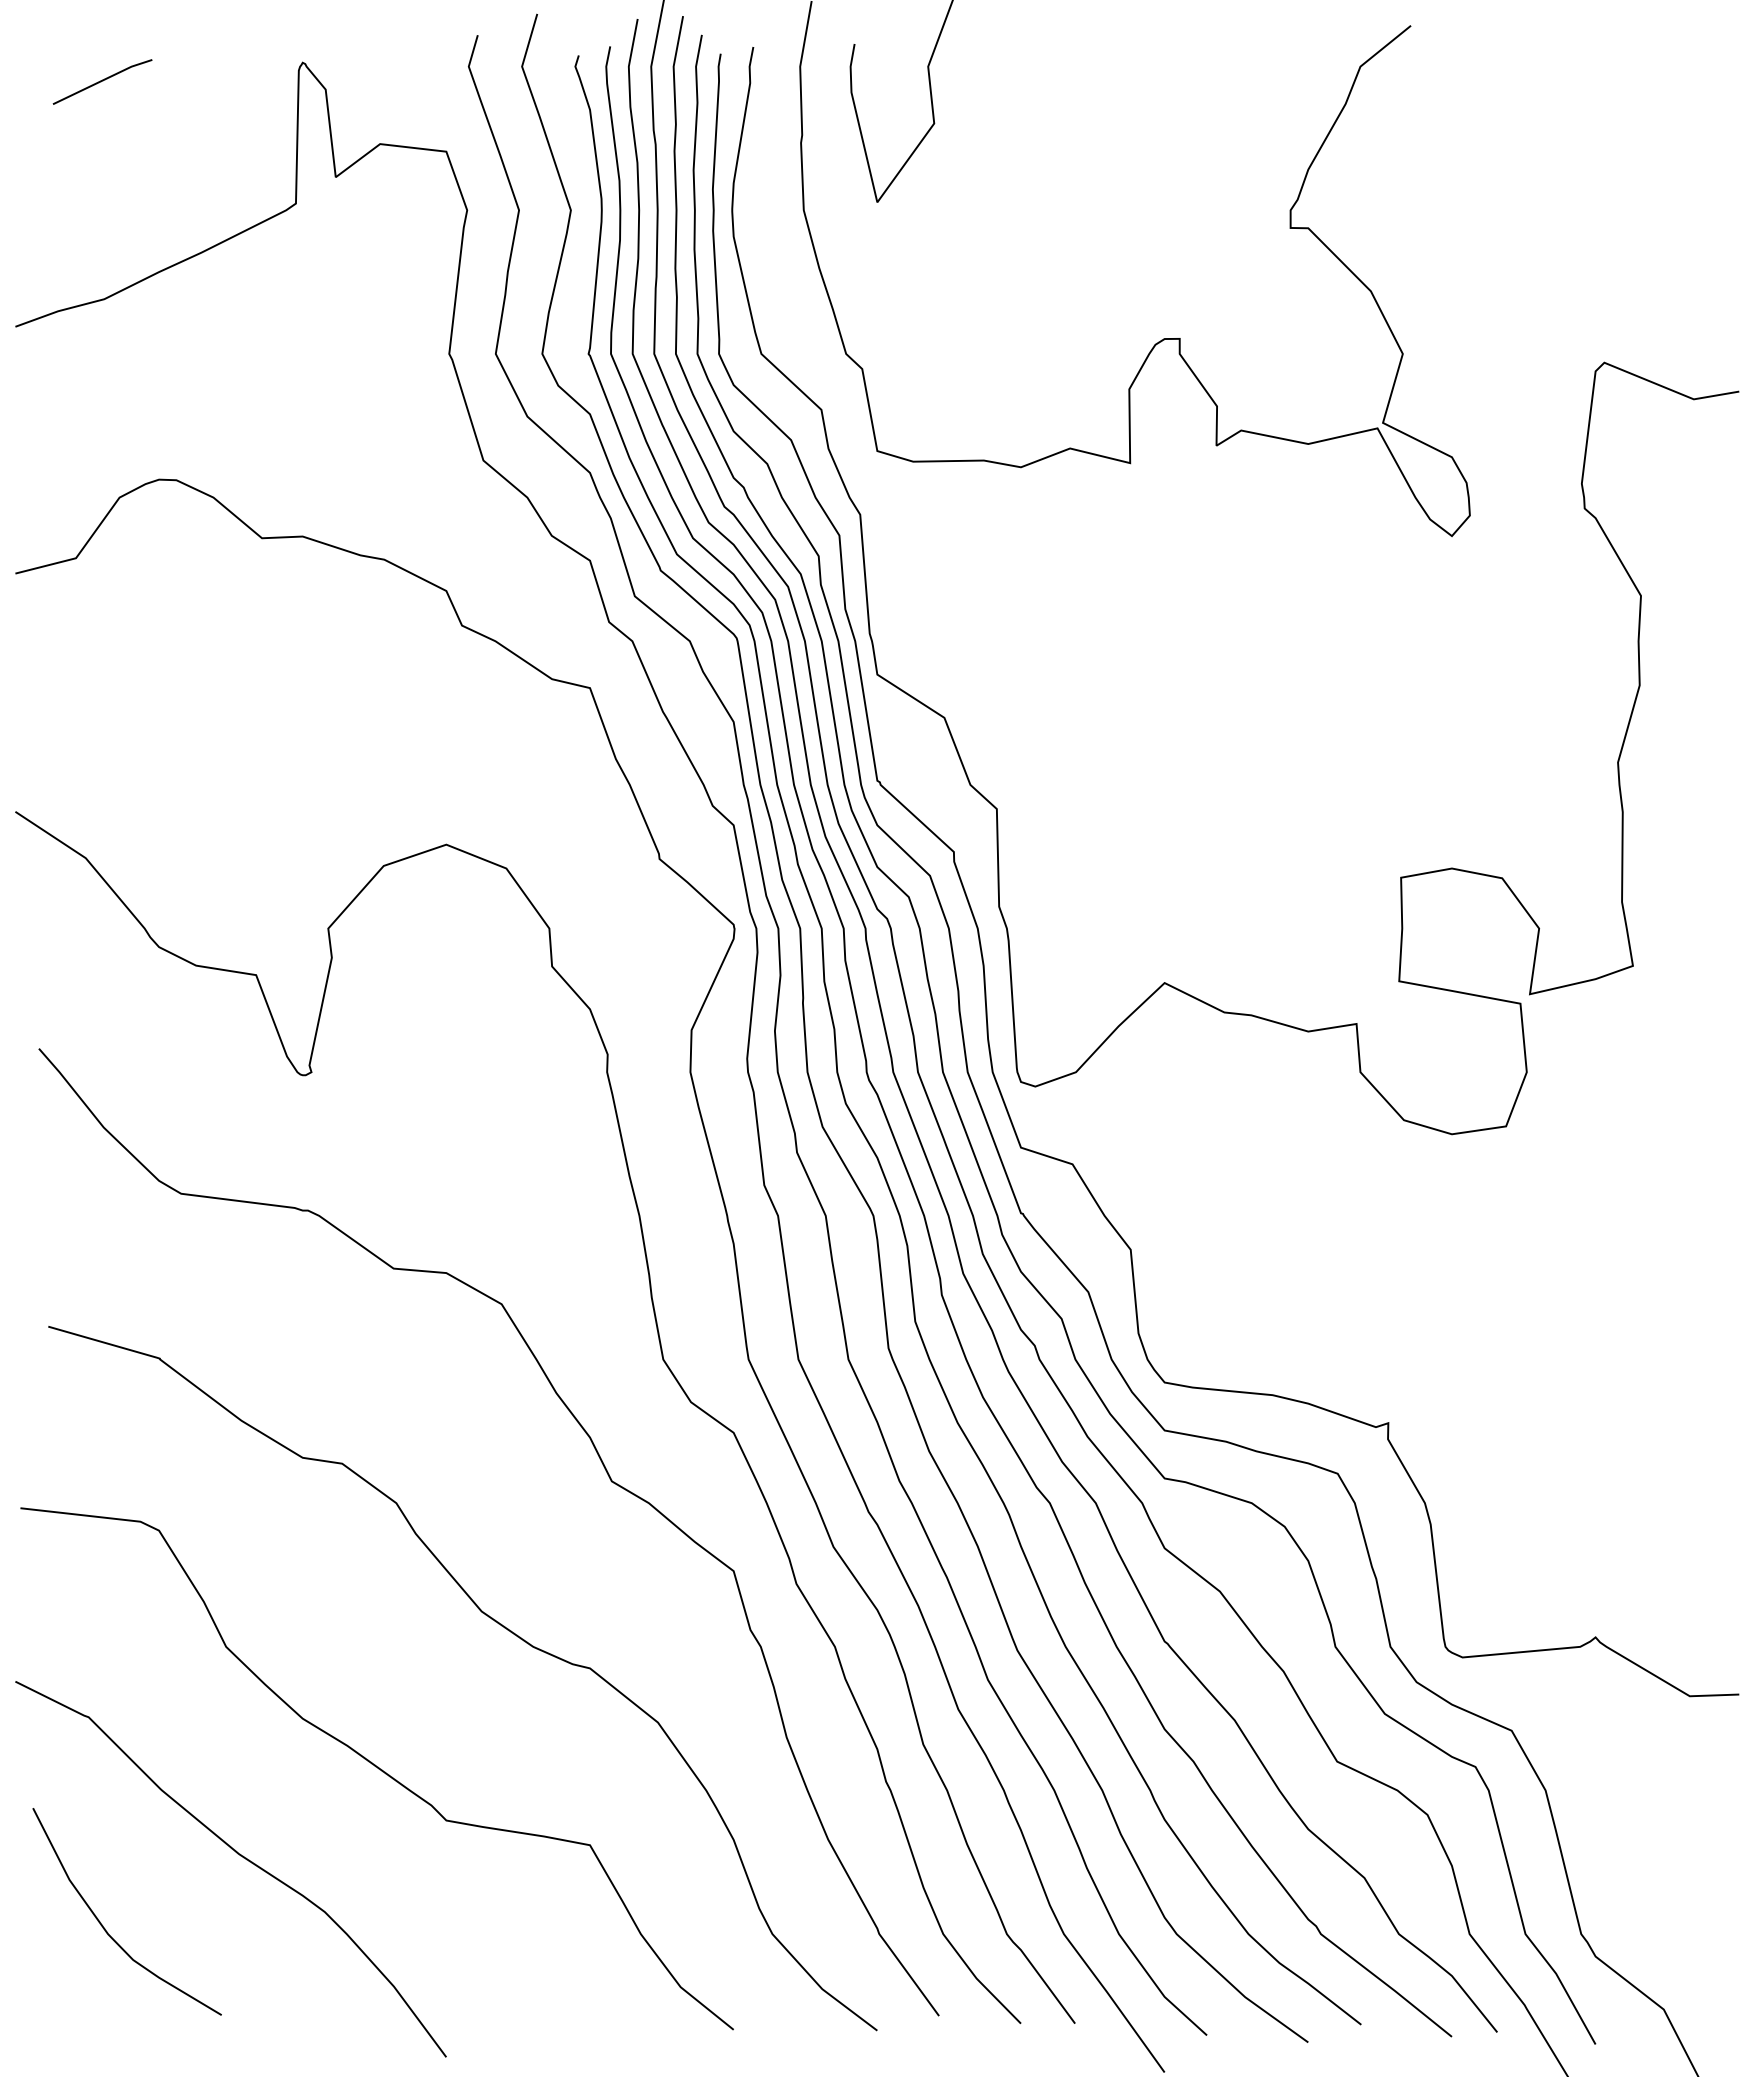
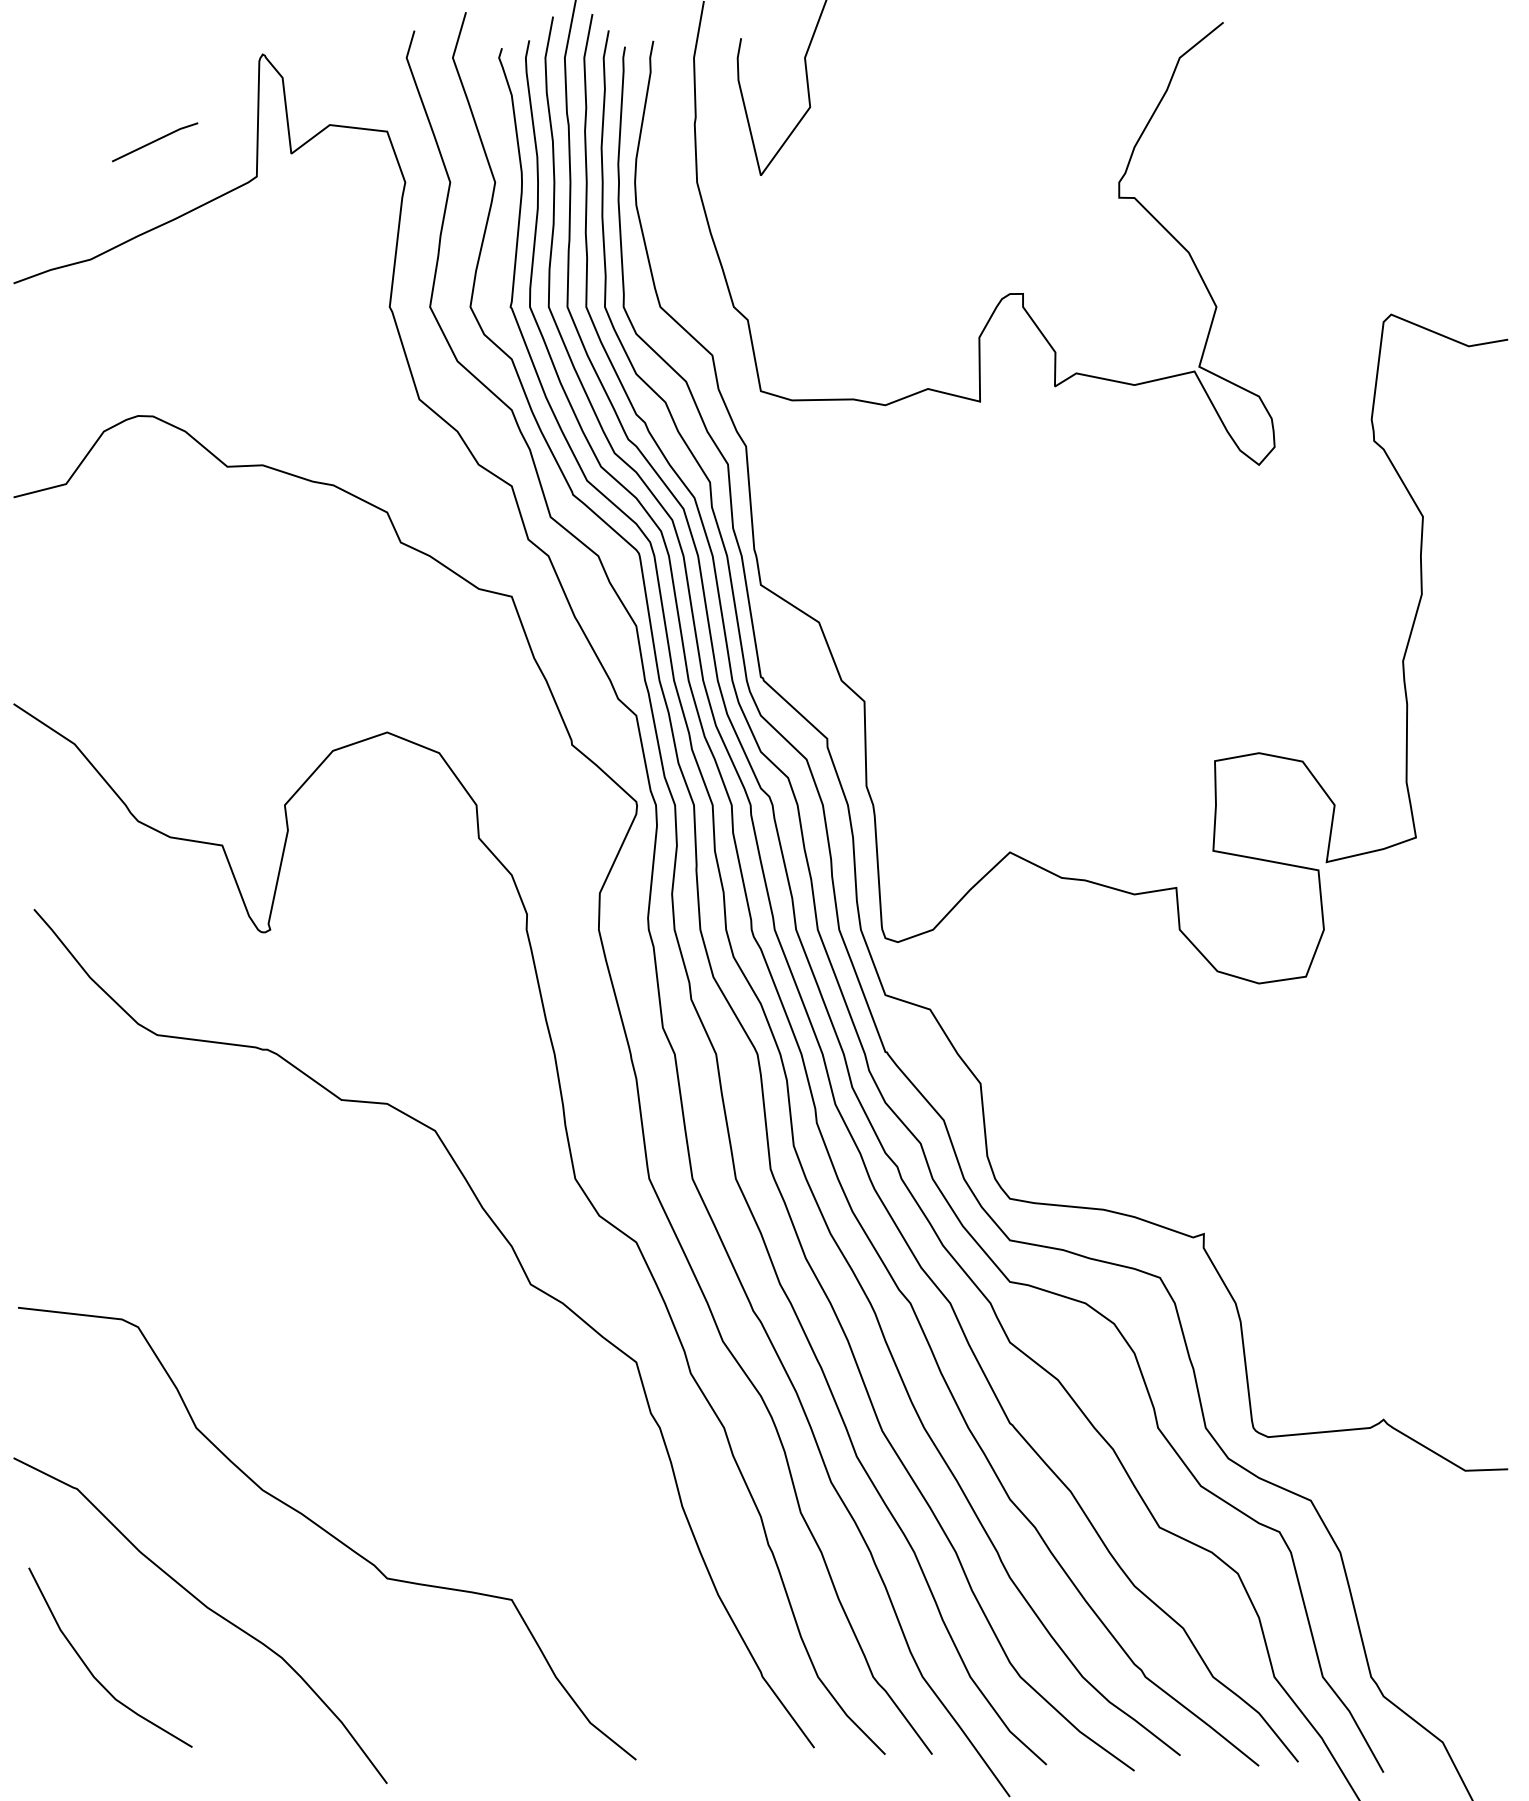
line: (102, 81) -> (154, 141), moved
curve: (498, 1624) -> (432, 1408), removed

